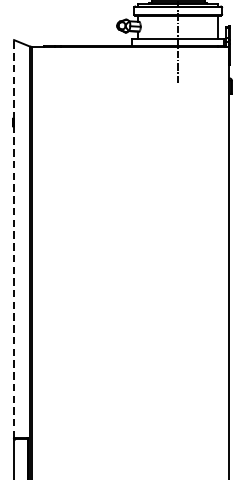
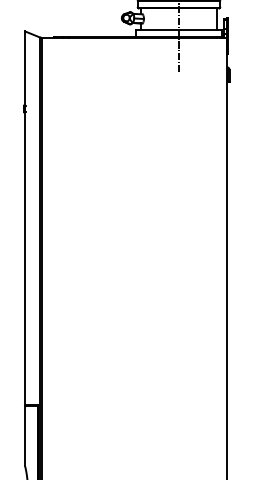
line: (14, 79) -> (25, 68), dashed -> solid
line: (14, 281) -> (25, 257), dashed -> solid

